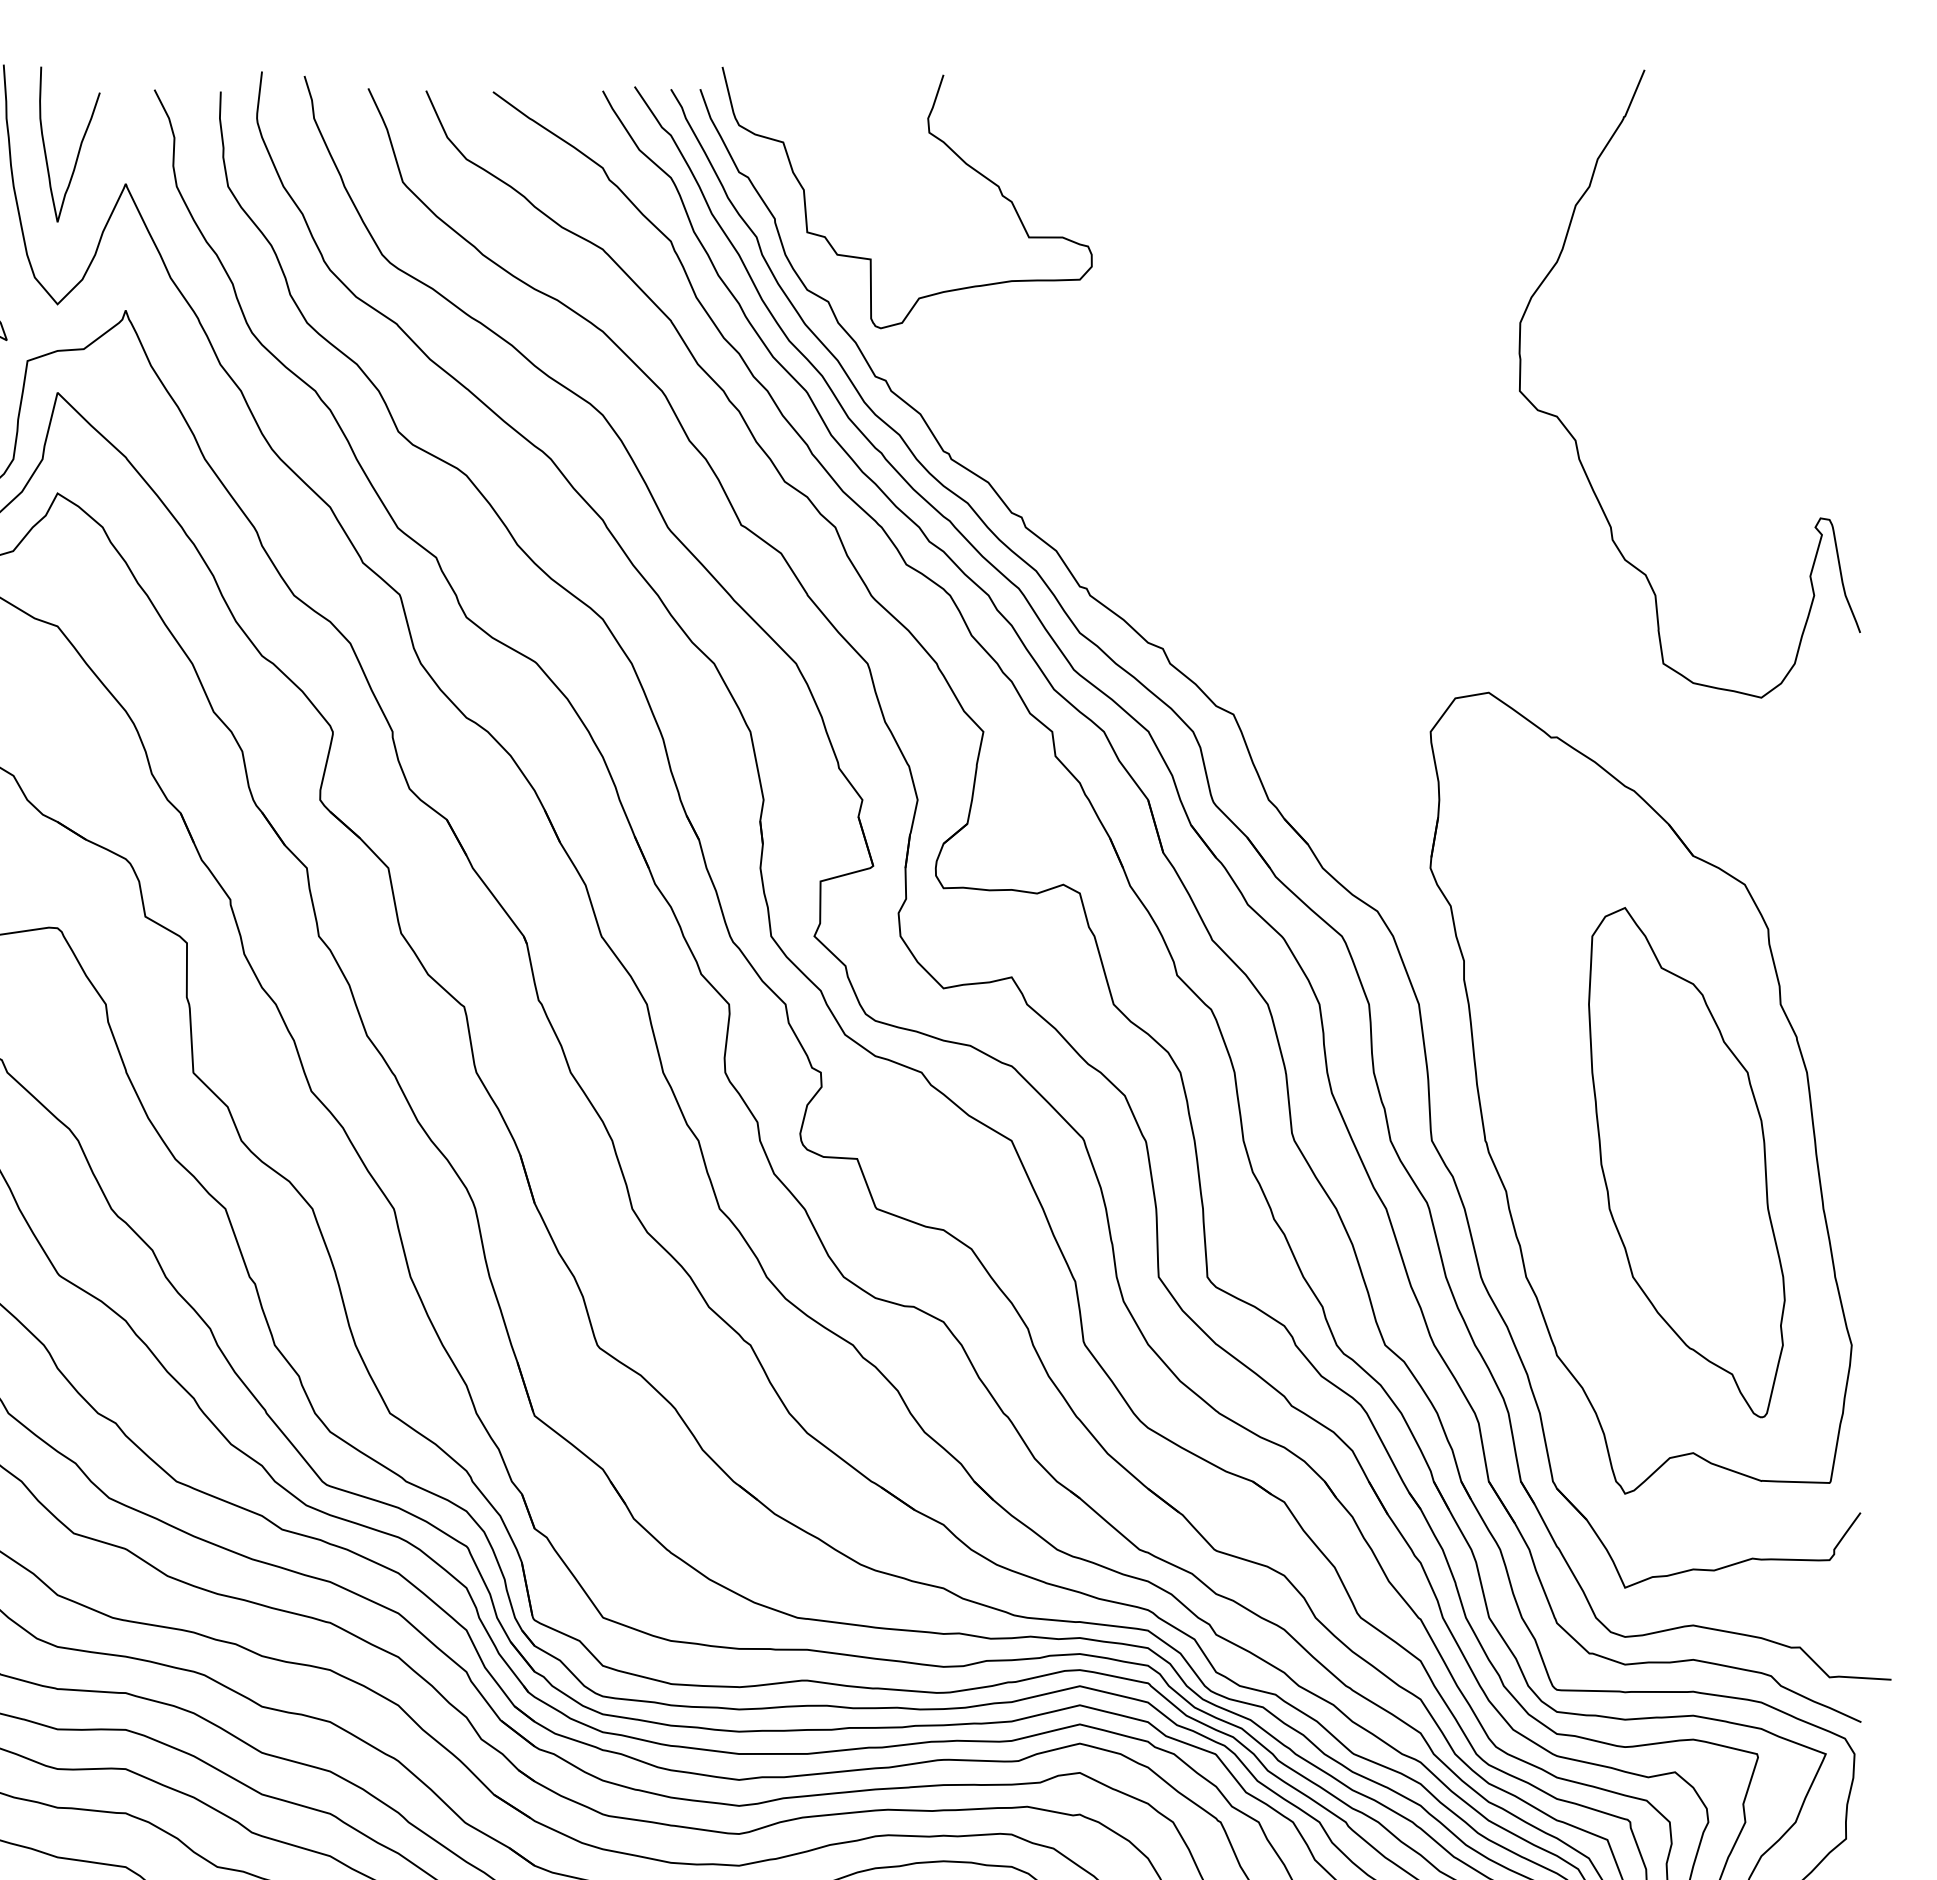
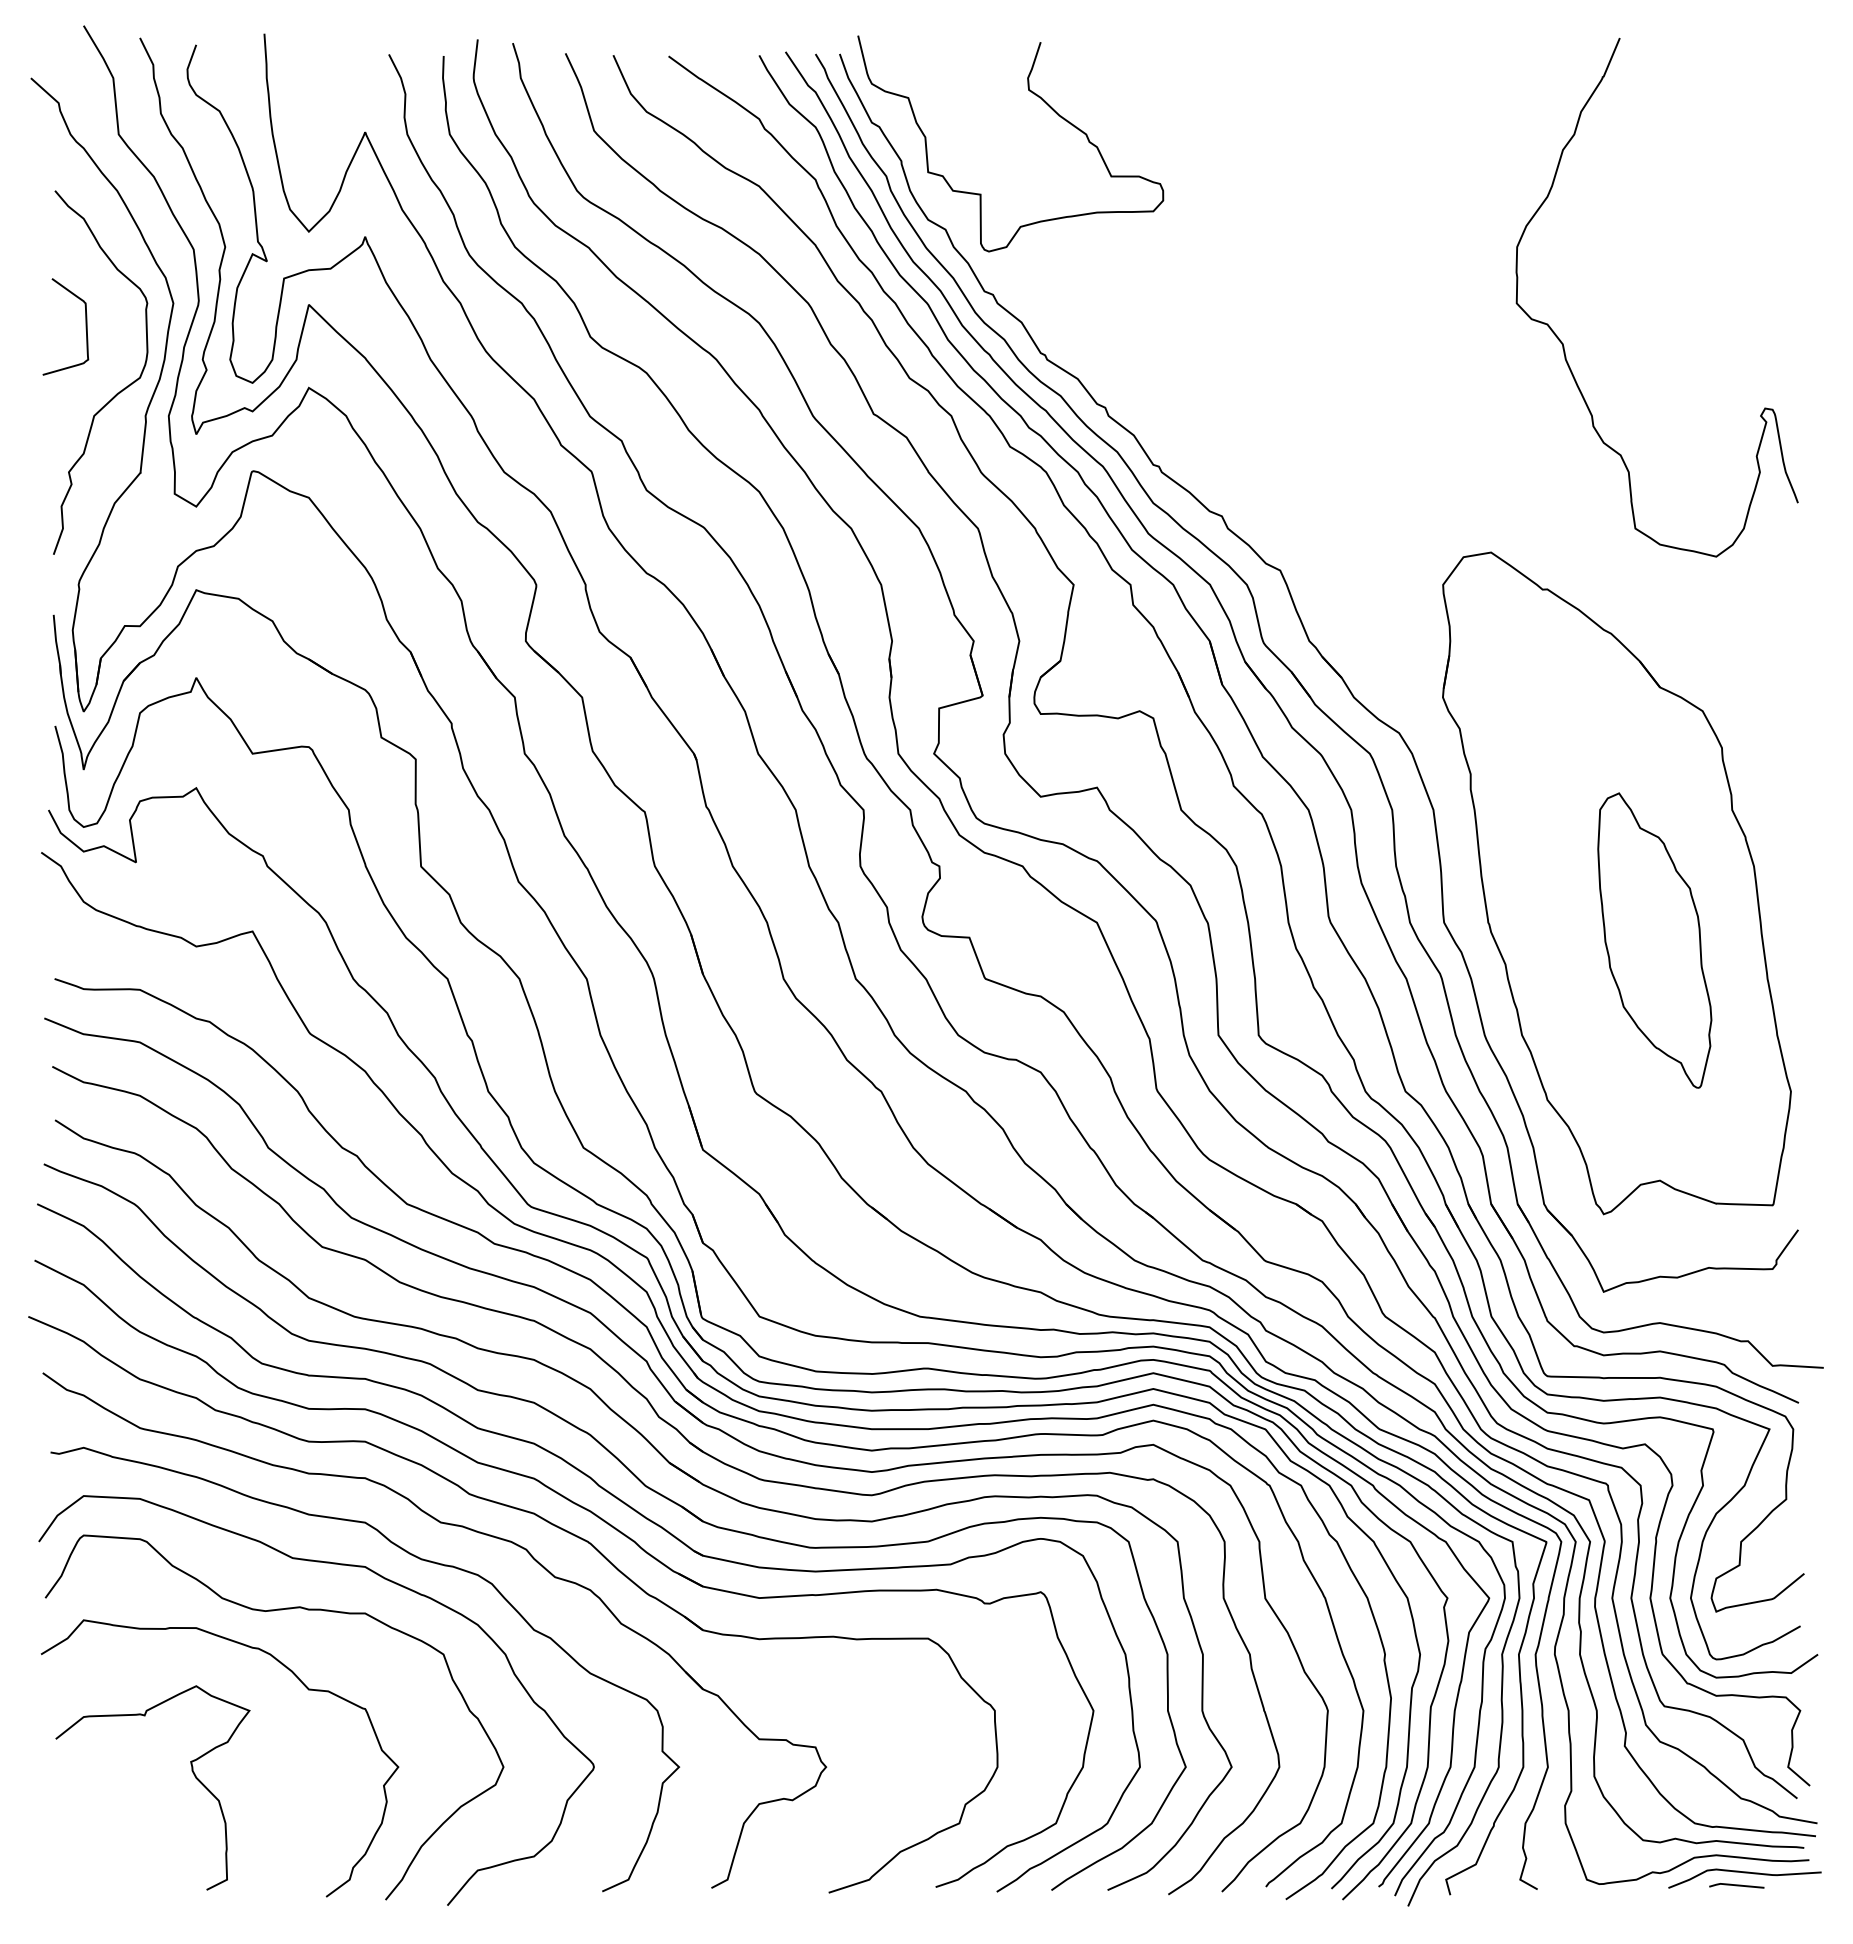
curve: (78, 147) -> (326, 102), removed
part: (1686, 1162) -> (1654, 940), size x0.7

